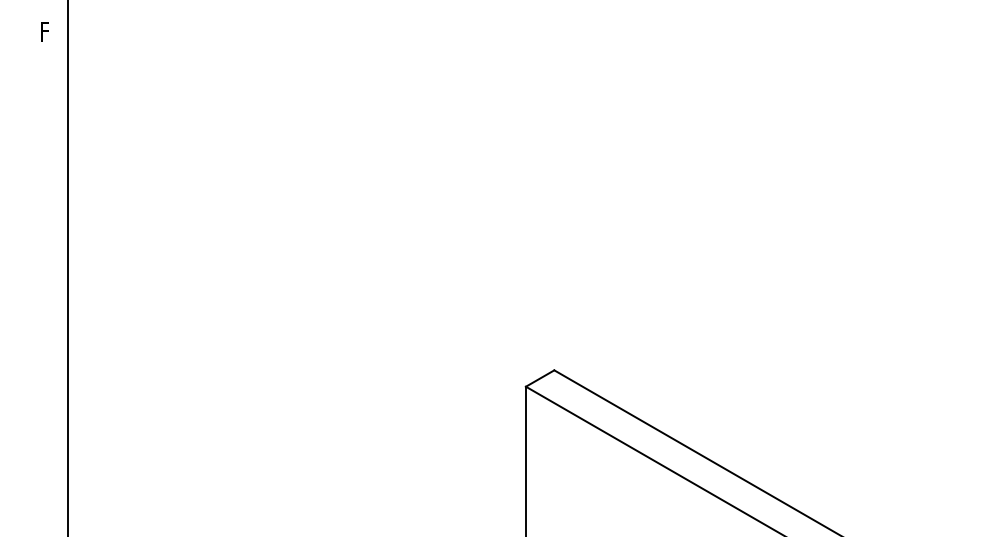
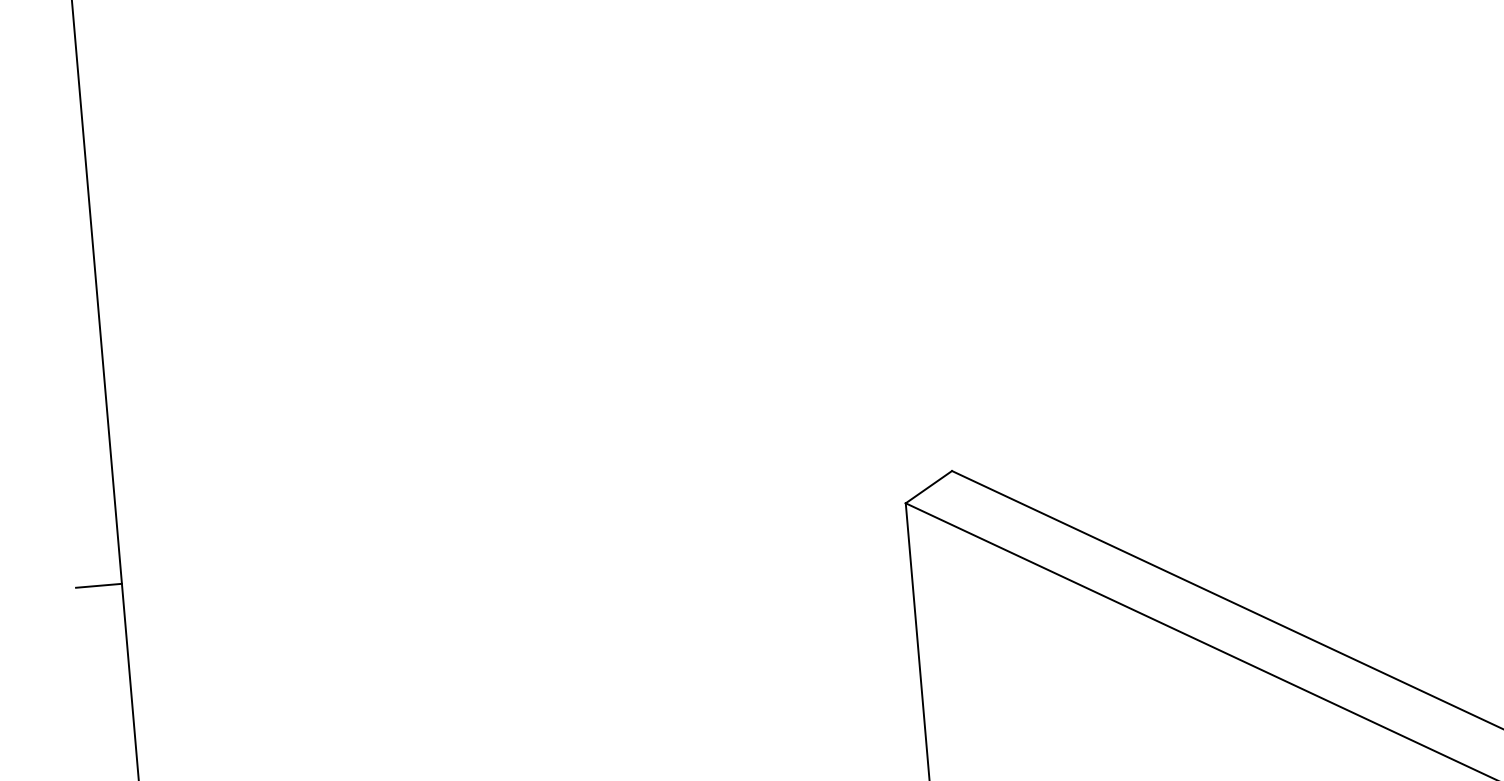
line: (54, 394) -> (98, 585), added

